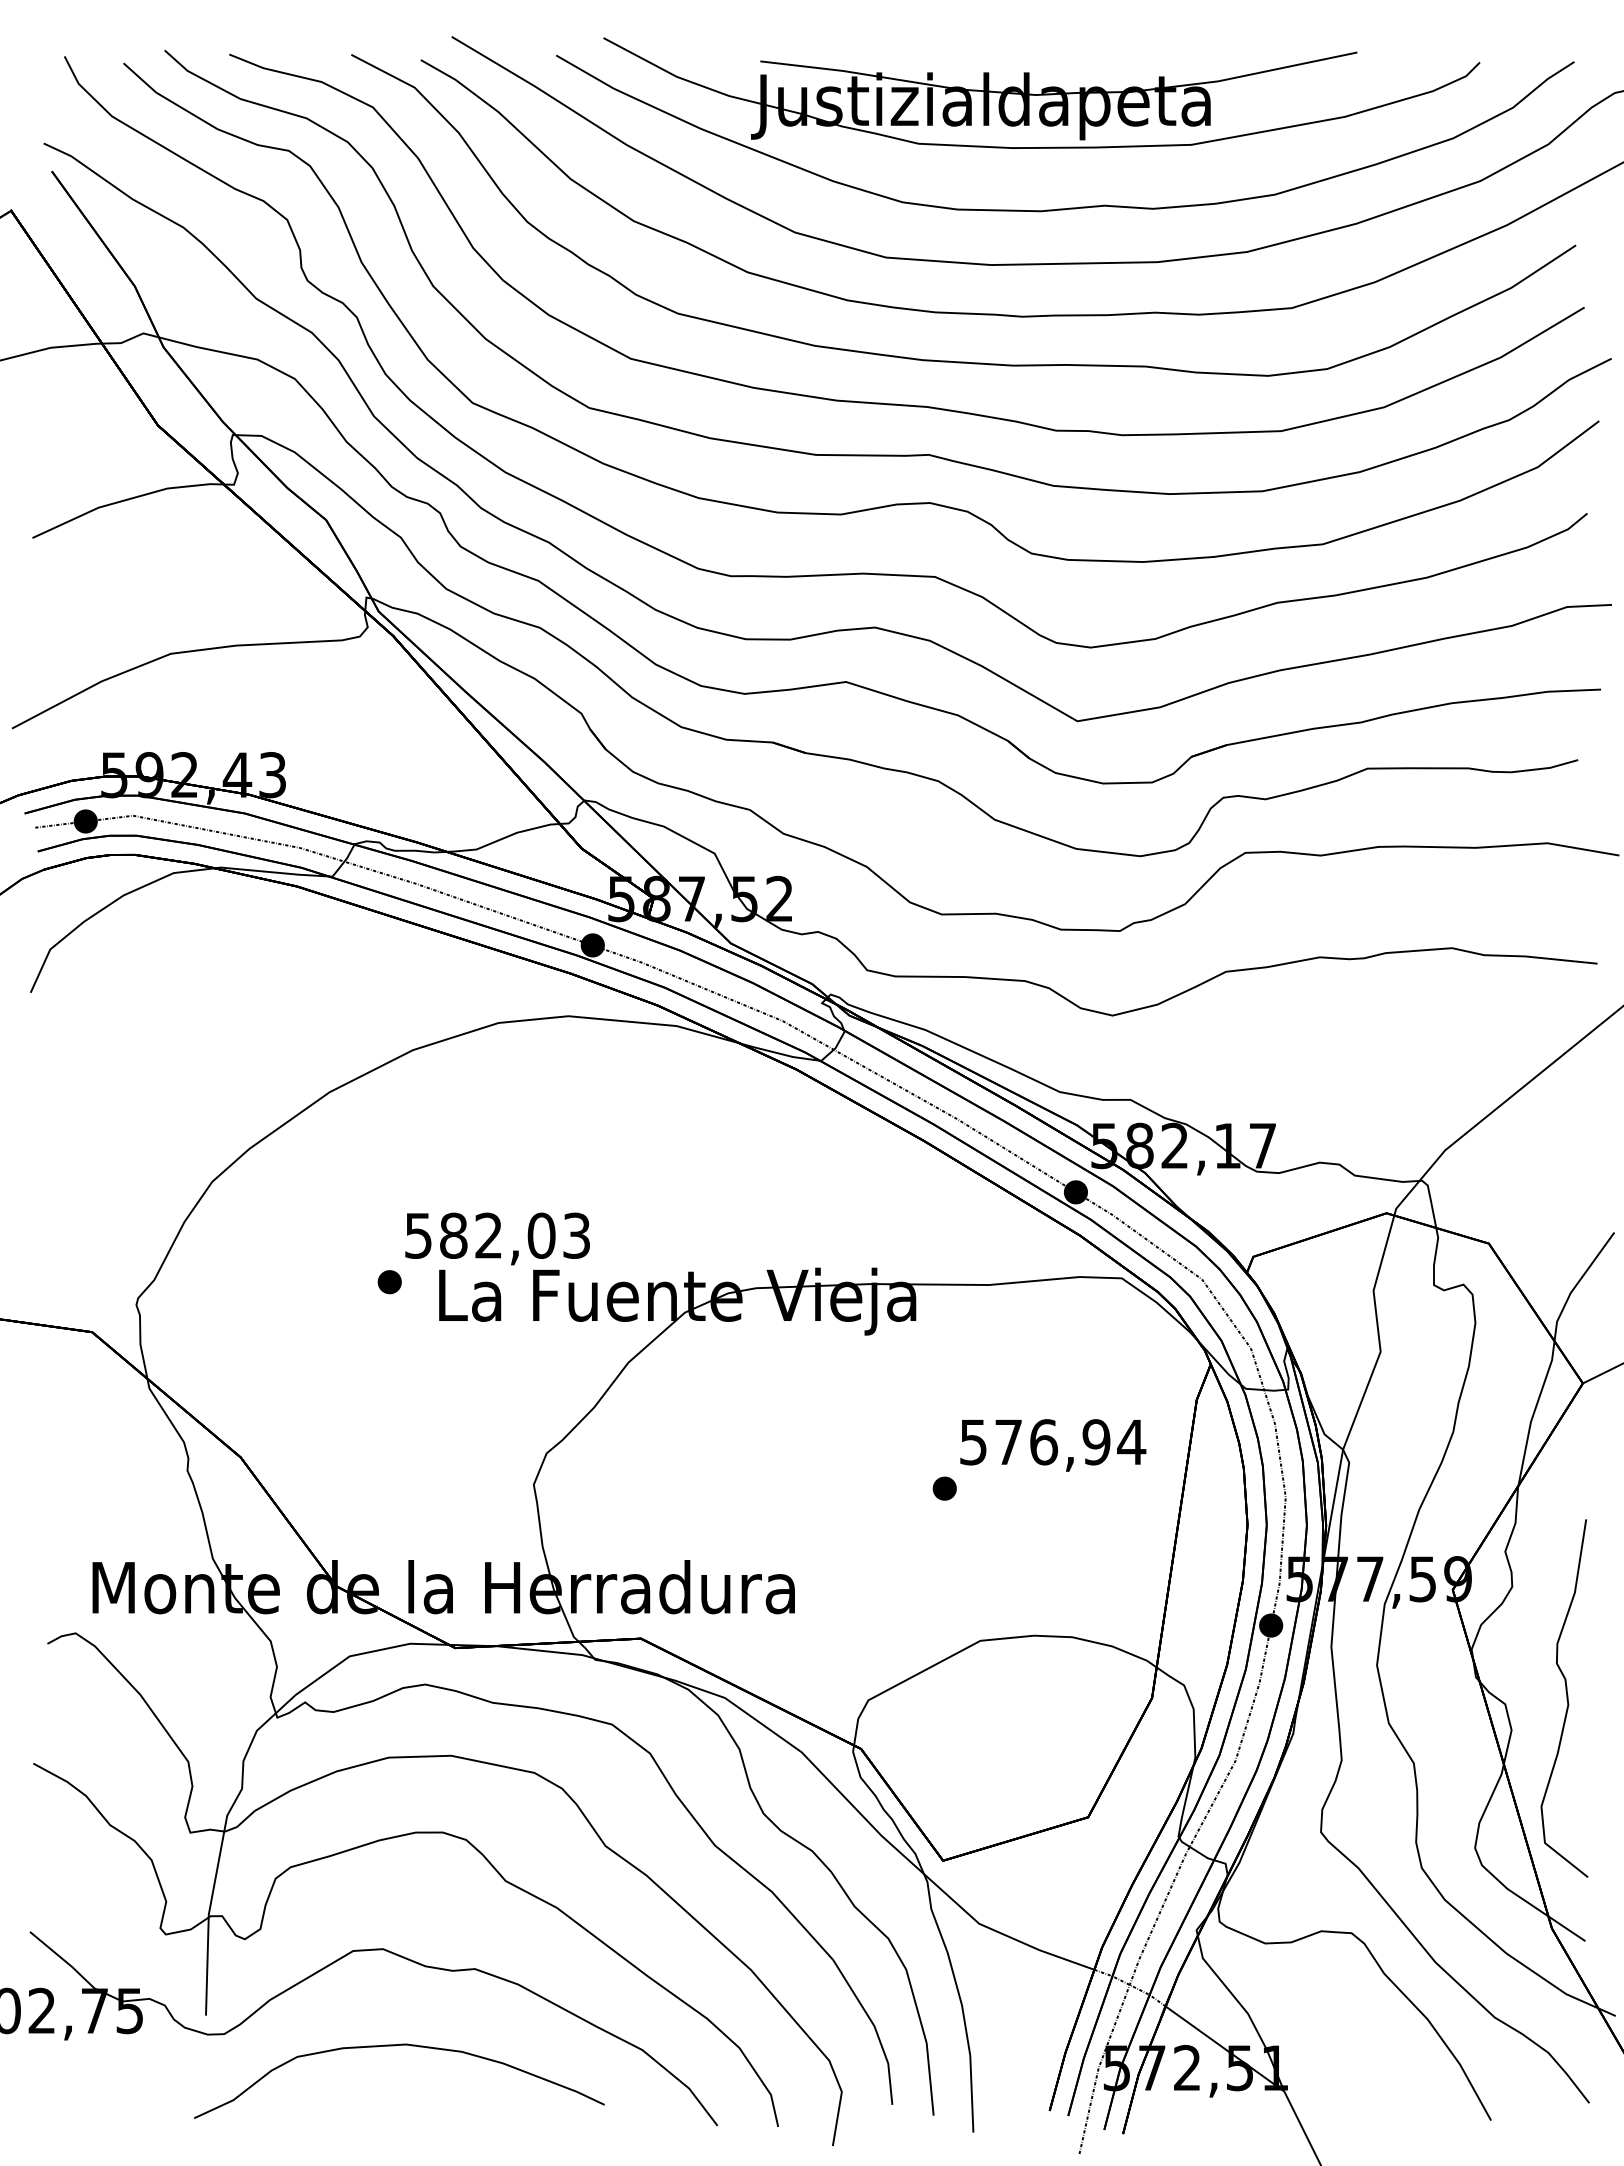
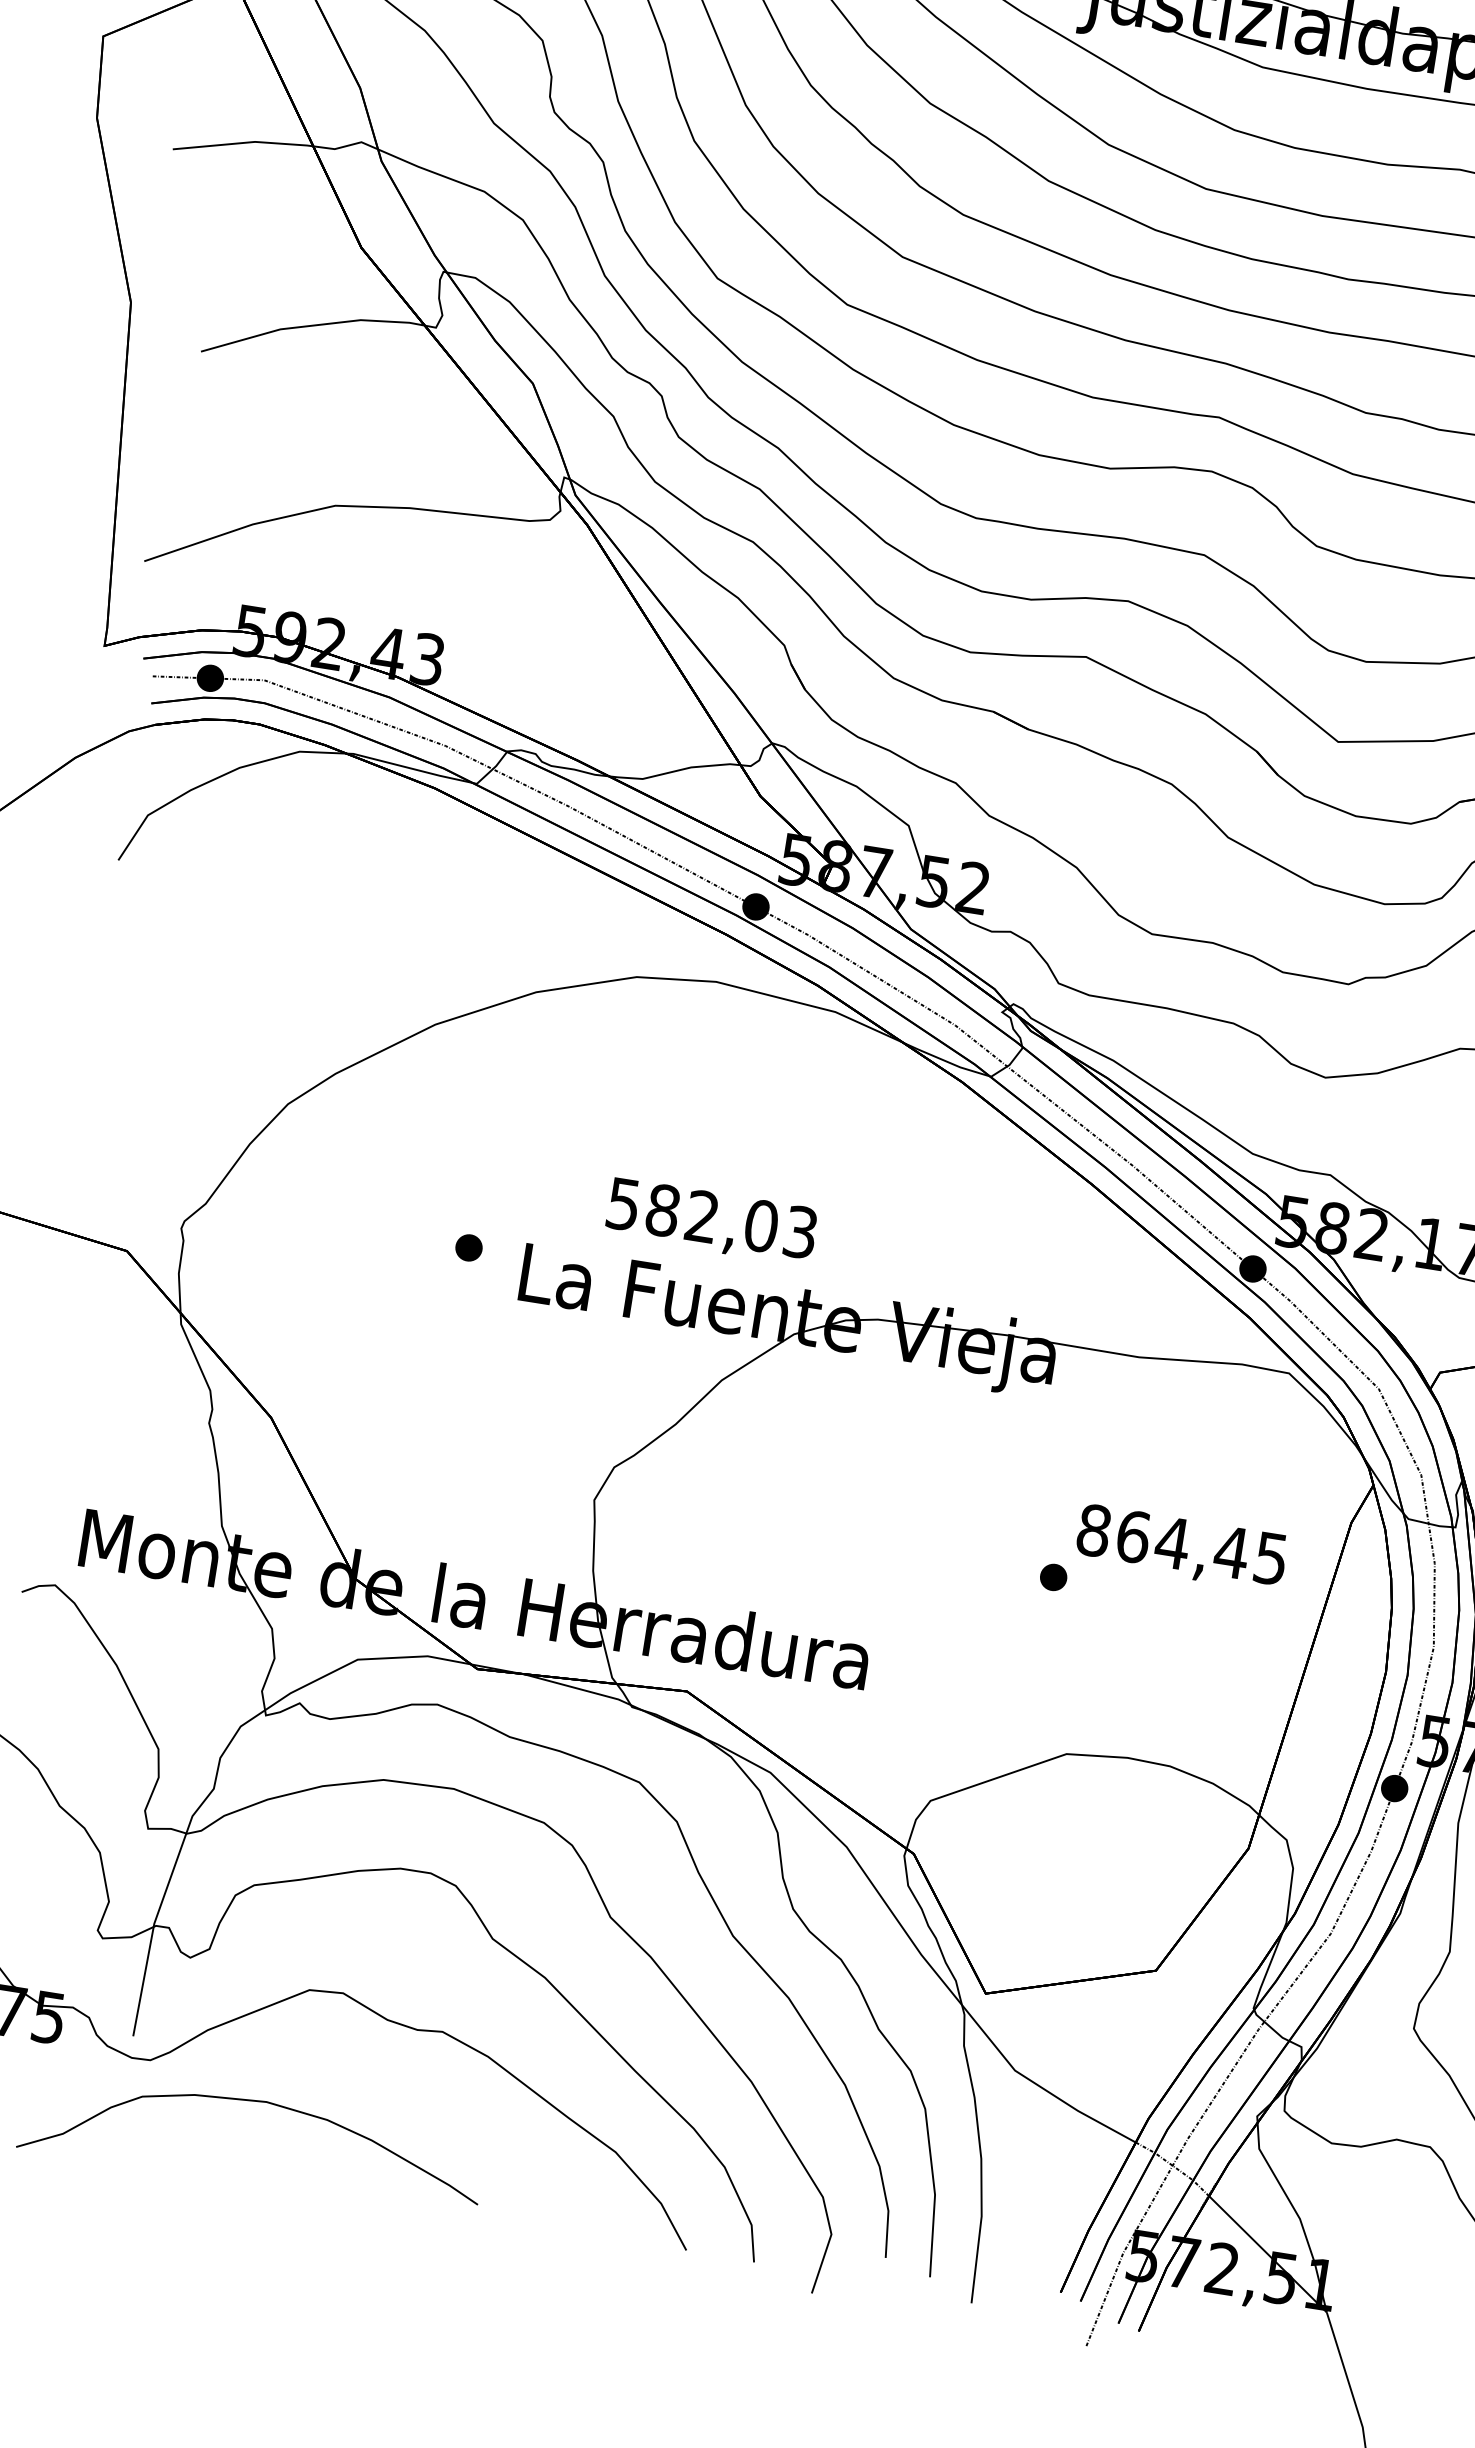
text: (497, 1238) -> (711, 1221), moved
text: (1052, 1442) -> (1182, 1544), 576,94 -> 864,45
curve: (394, 2046) -> (253, 2102), moved

